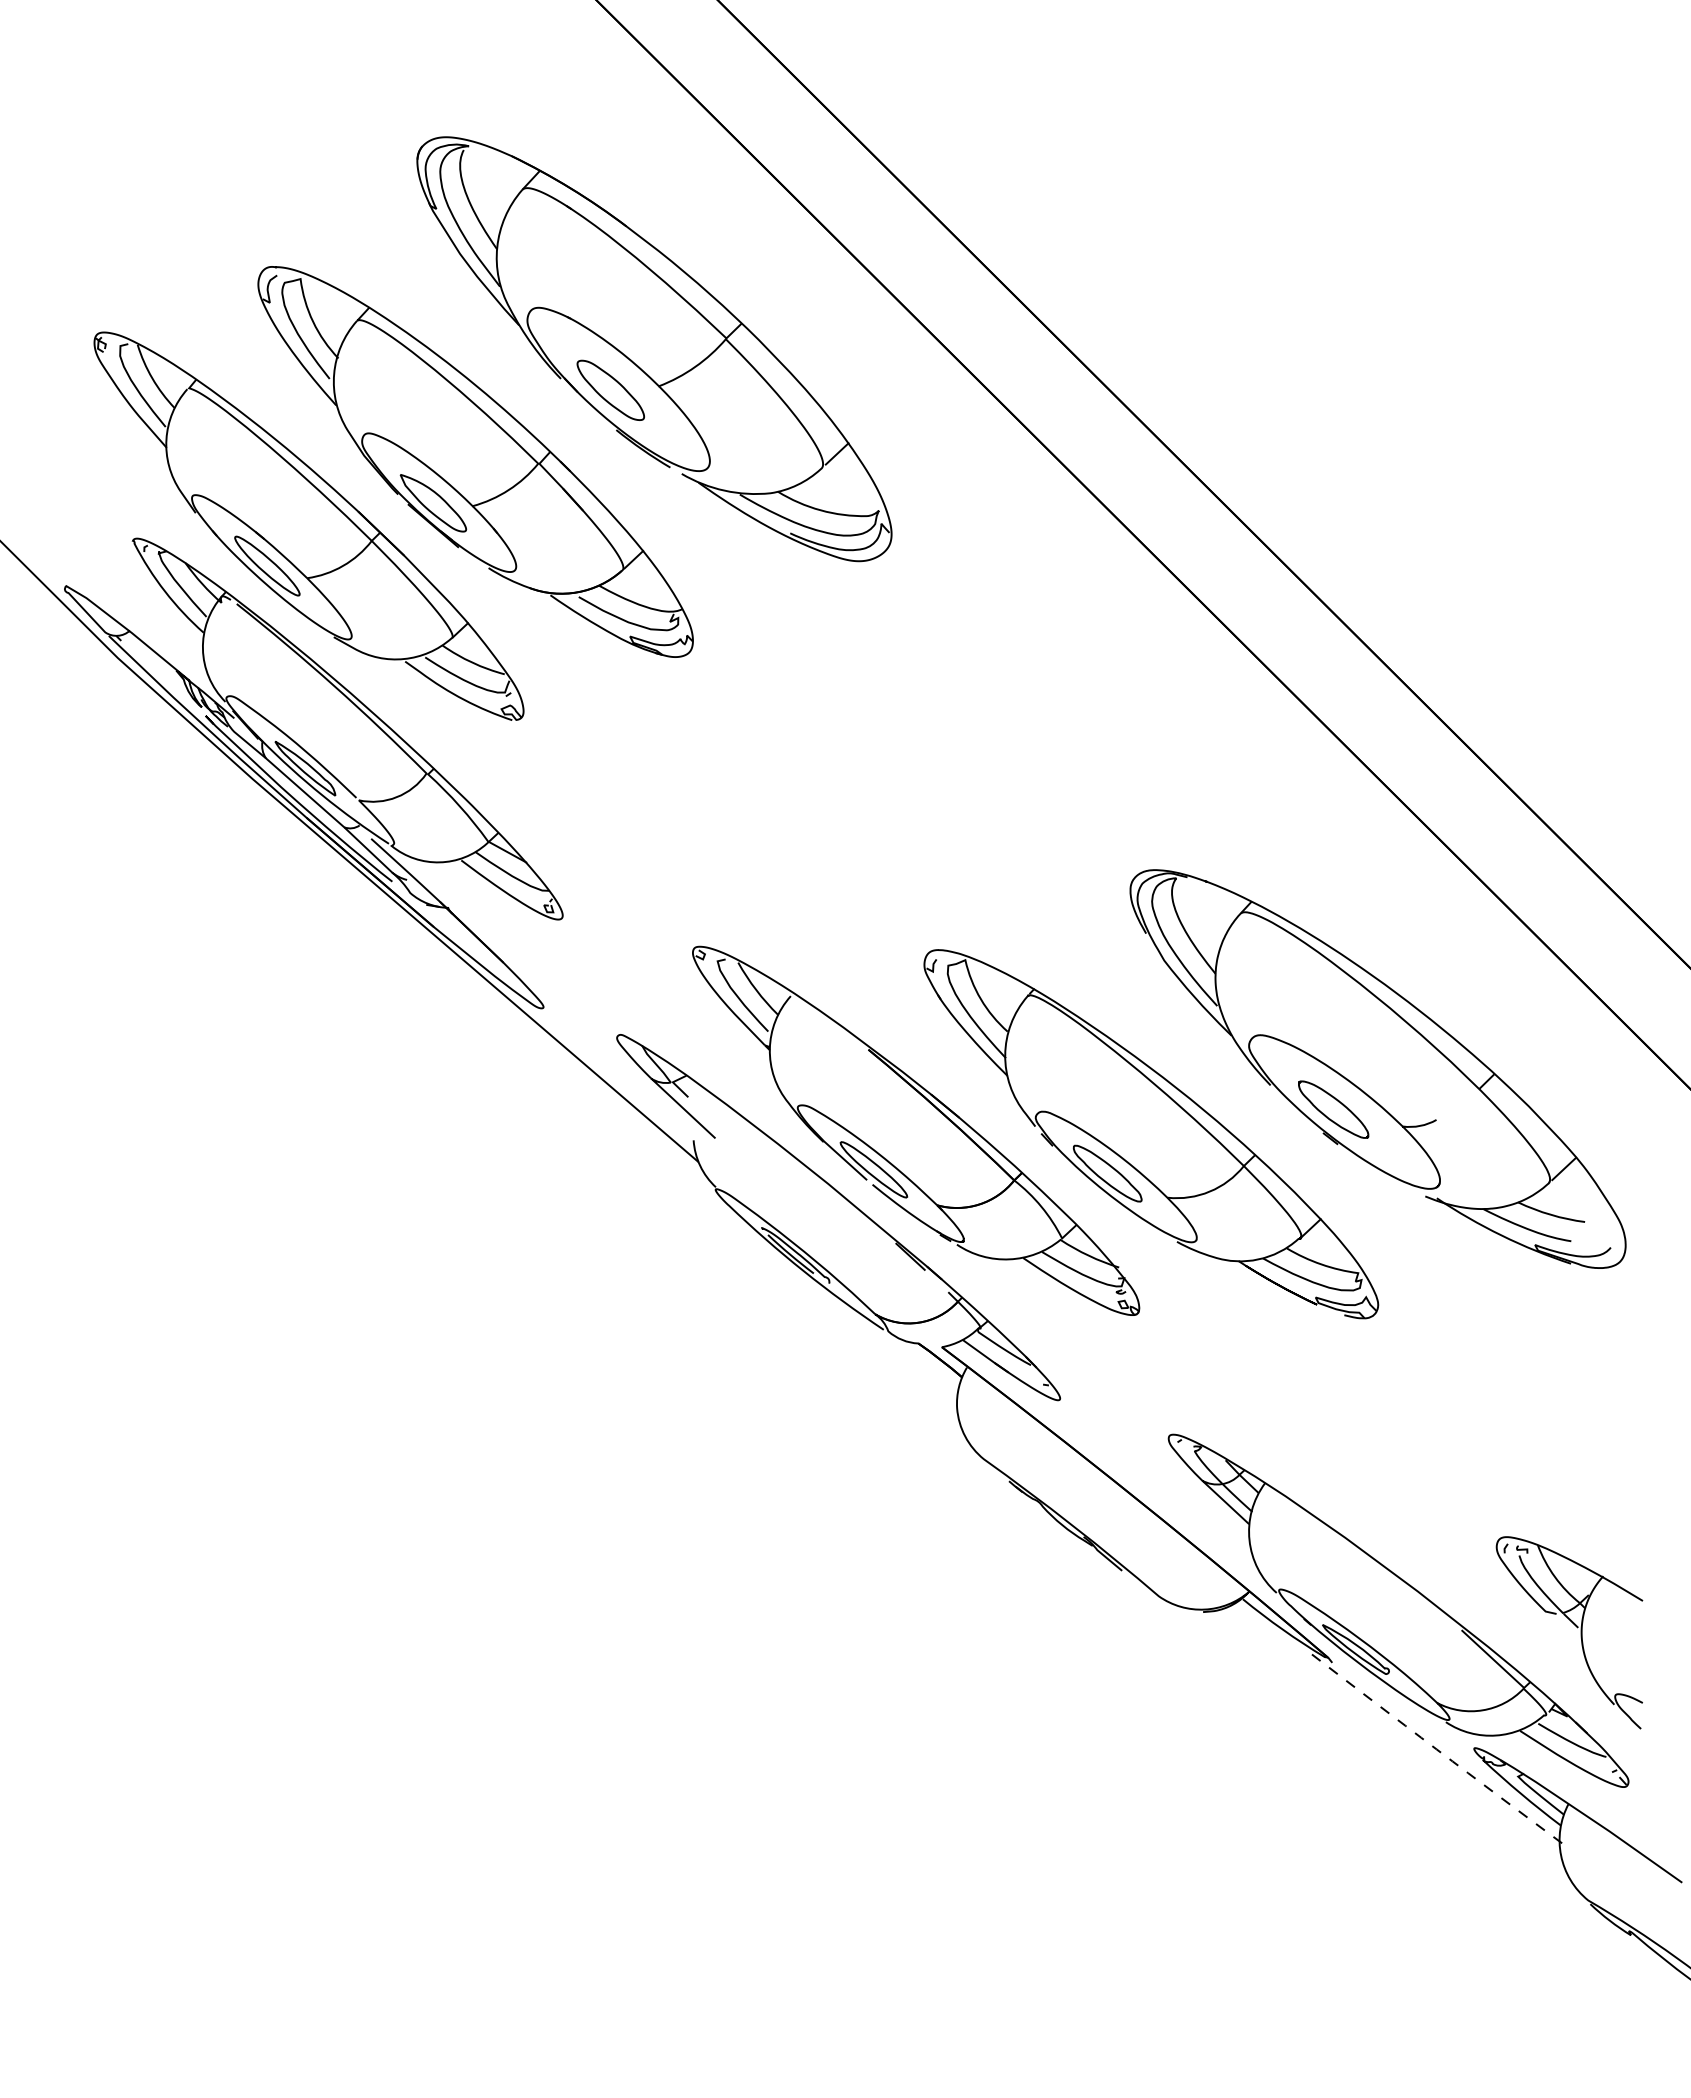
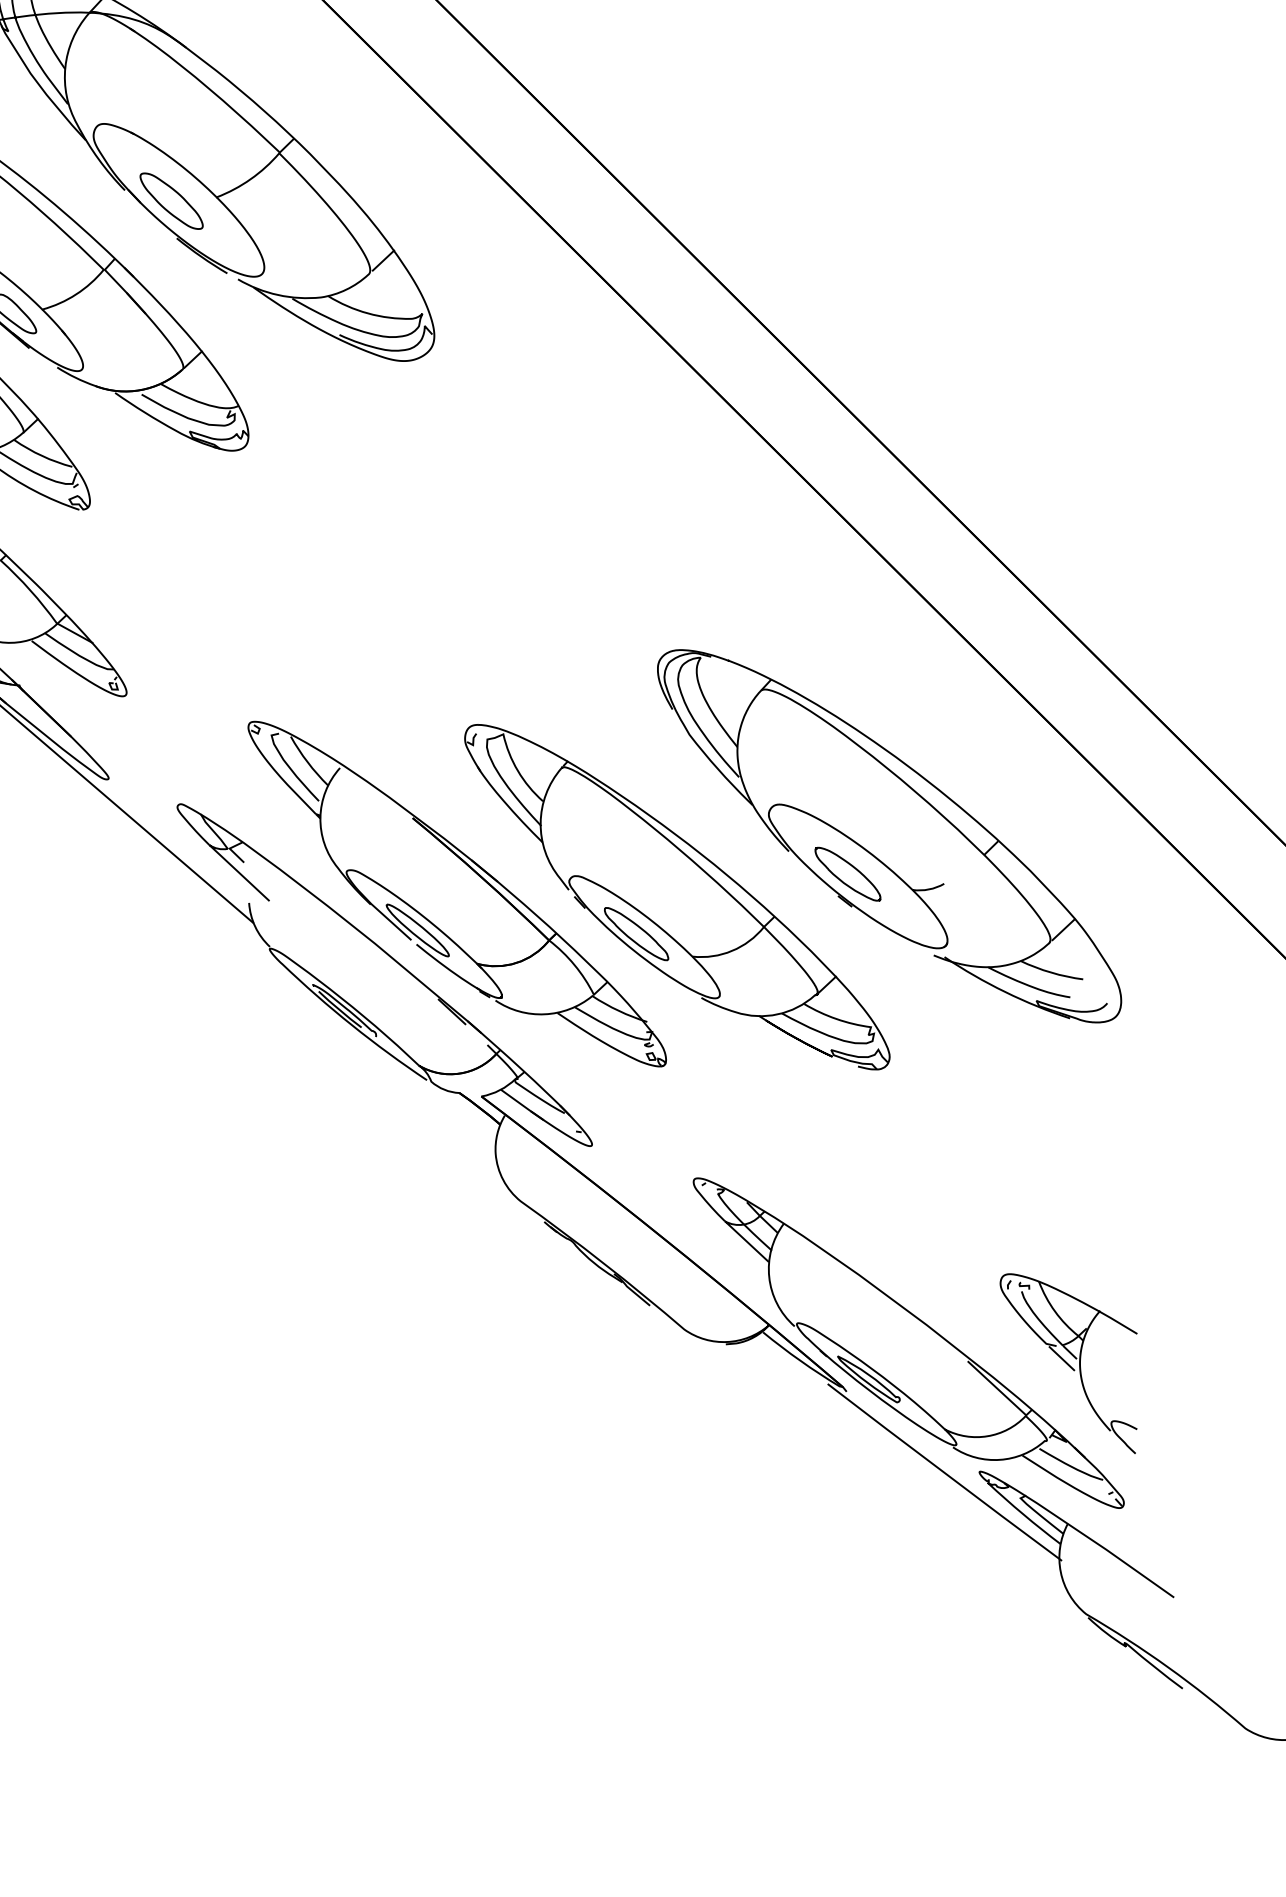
line: (1562, 1627) -> (1062, 1358), added
arc: (1436, 1749) -> (944, 1472), dashed -> solid

